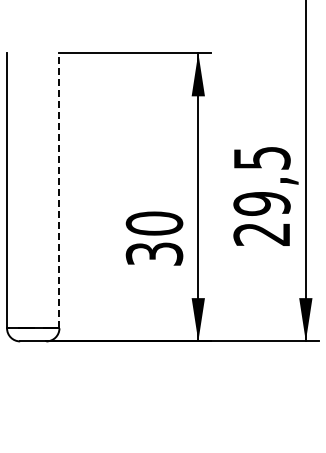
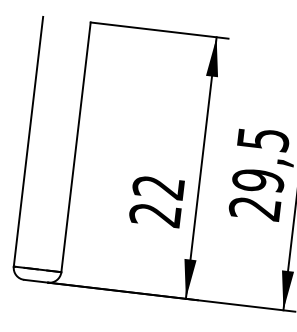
line: (59, 190) -> (76, 147), dashed -> solid
text: (154, 238) -> (157, 200), 30 -> 22

